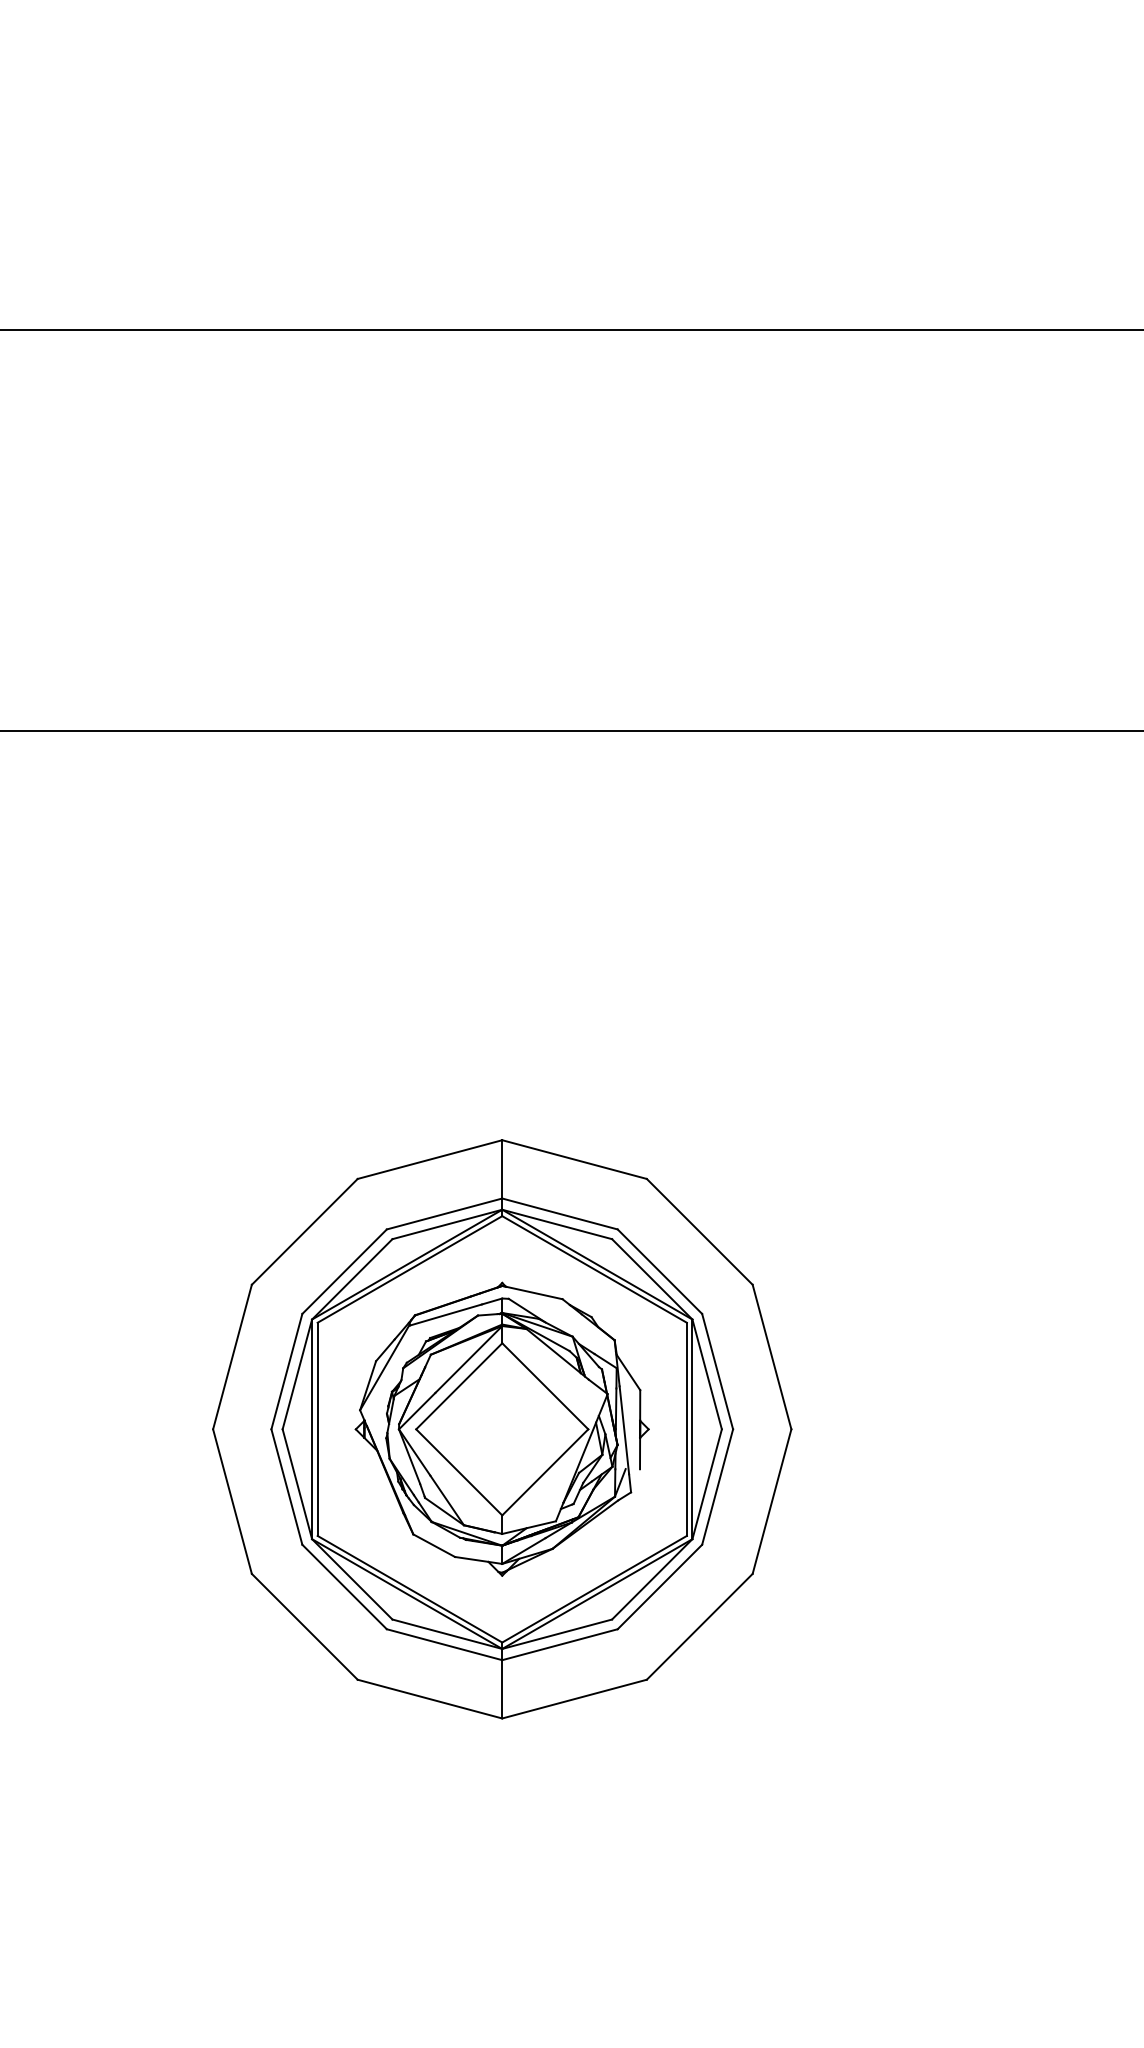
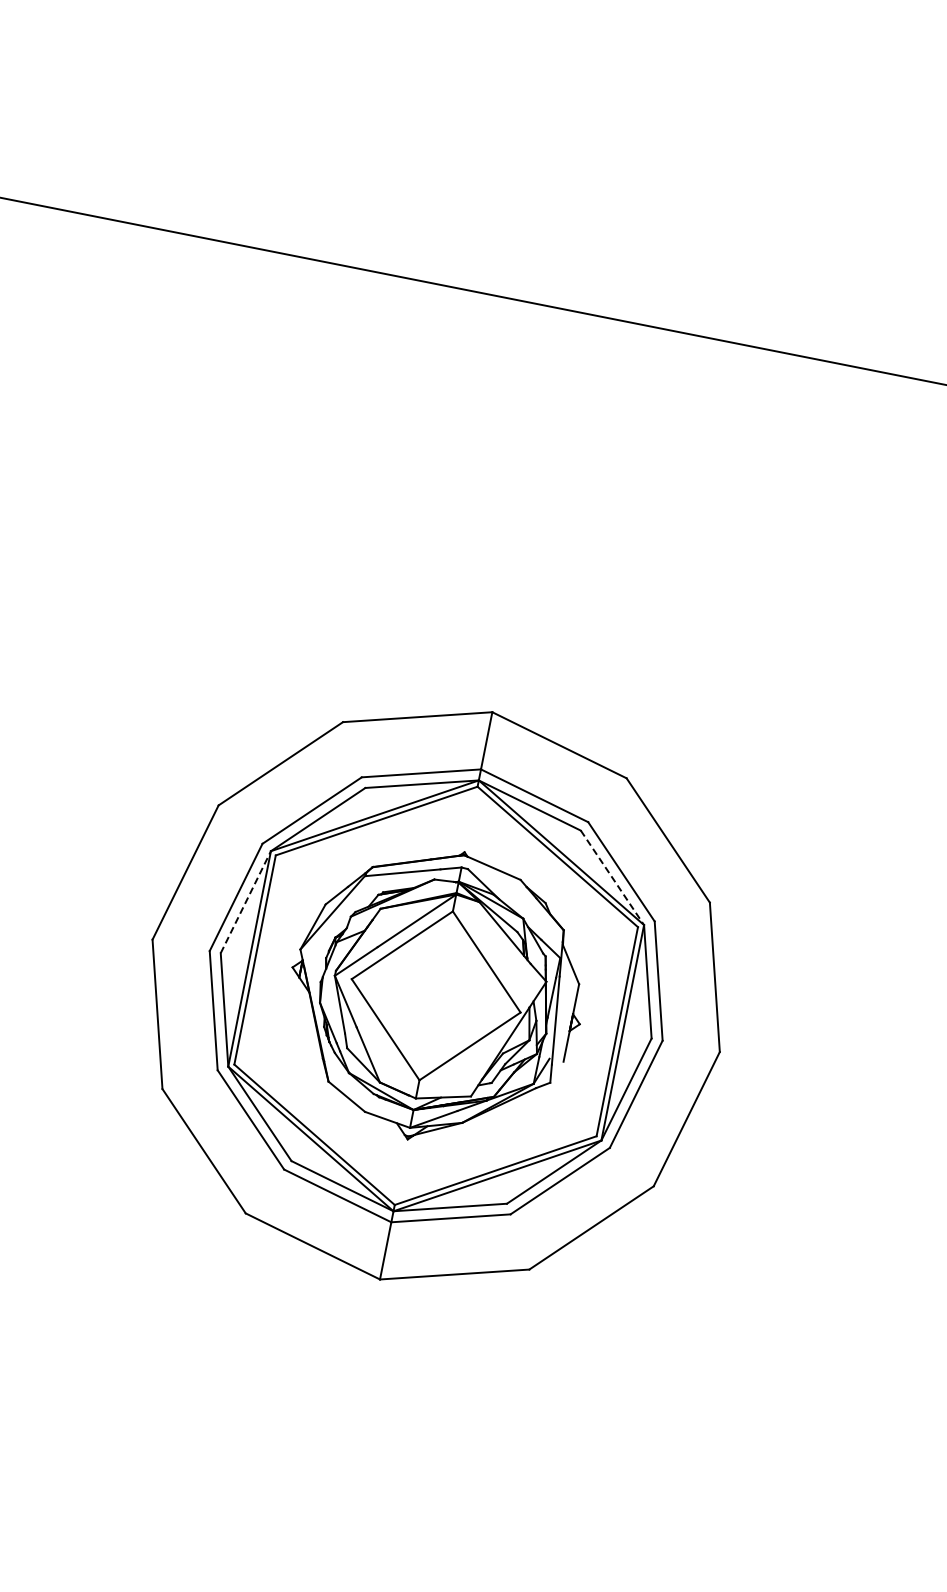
line: (652, 1279) -> (612, 878), solid -> dashed
line: (297, 1374) -> (245, 902), solid -> dashed

